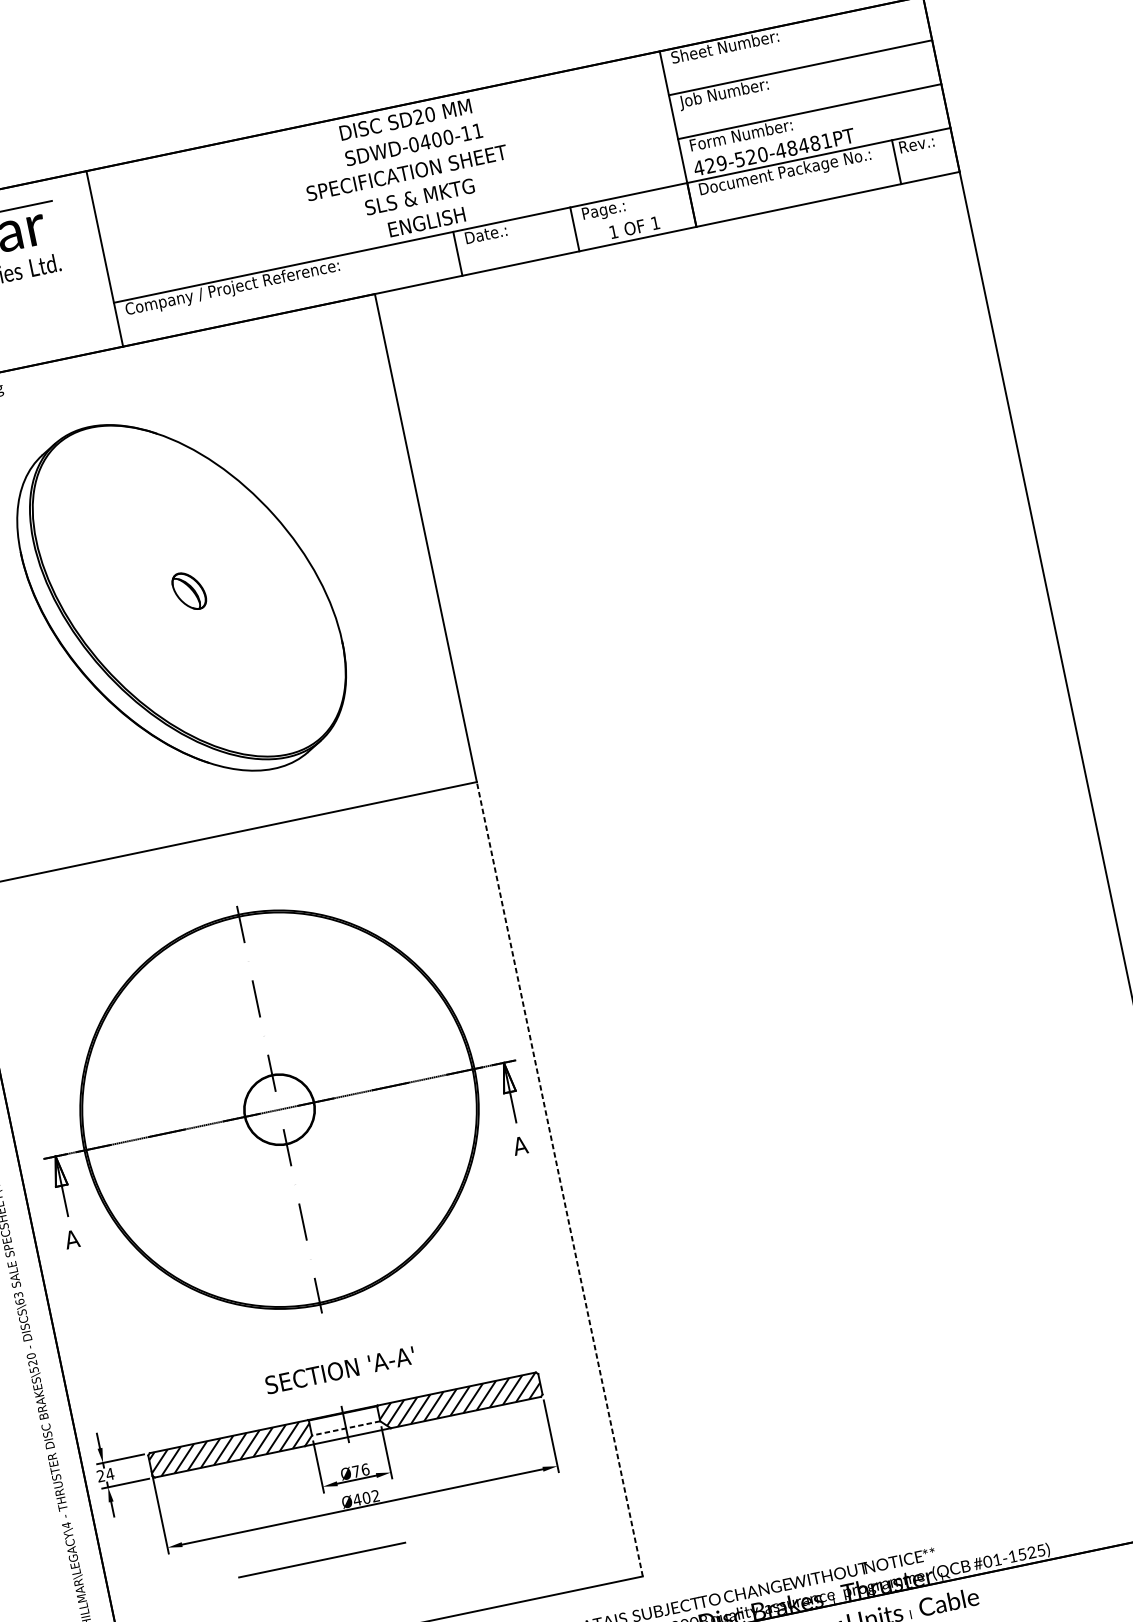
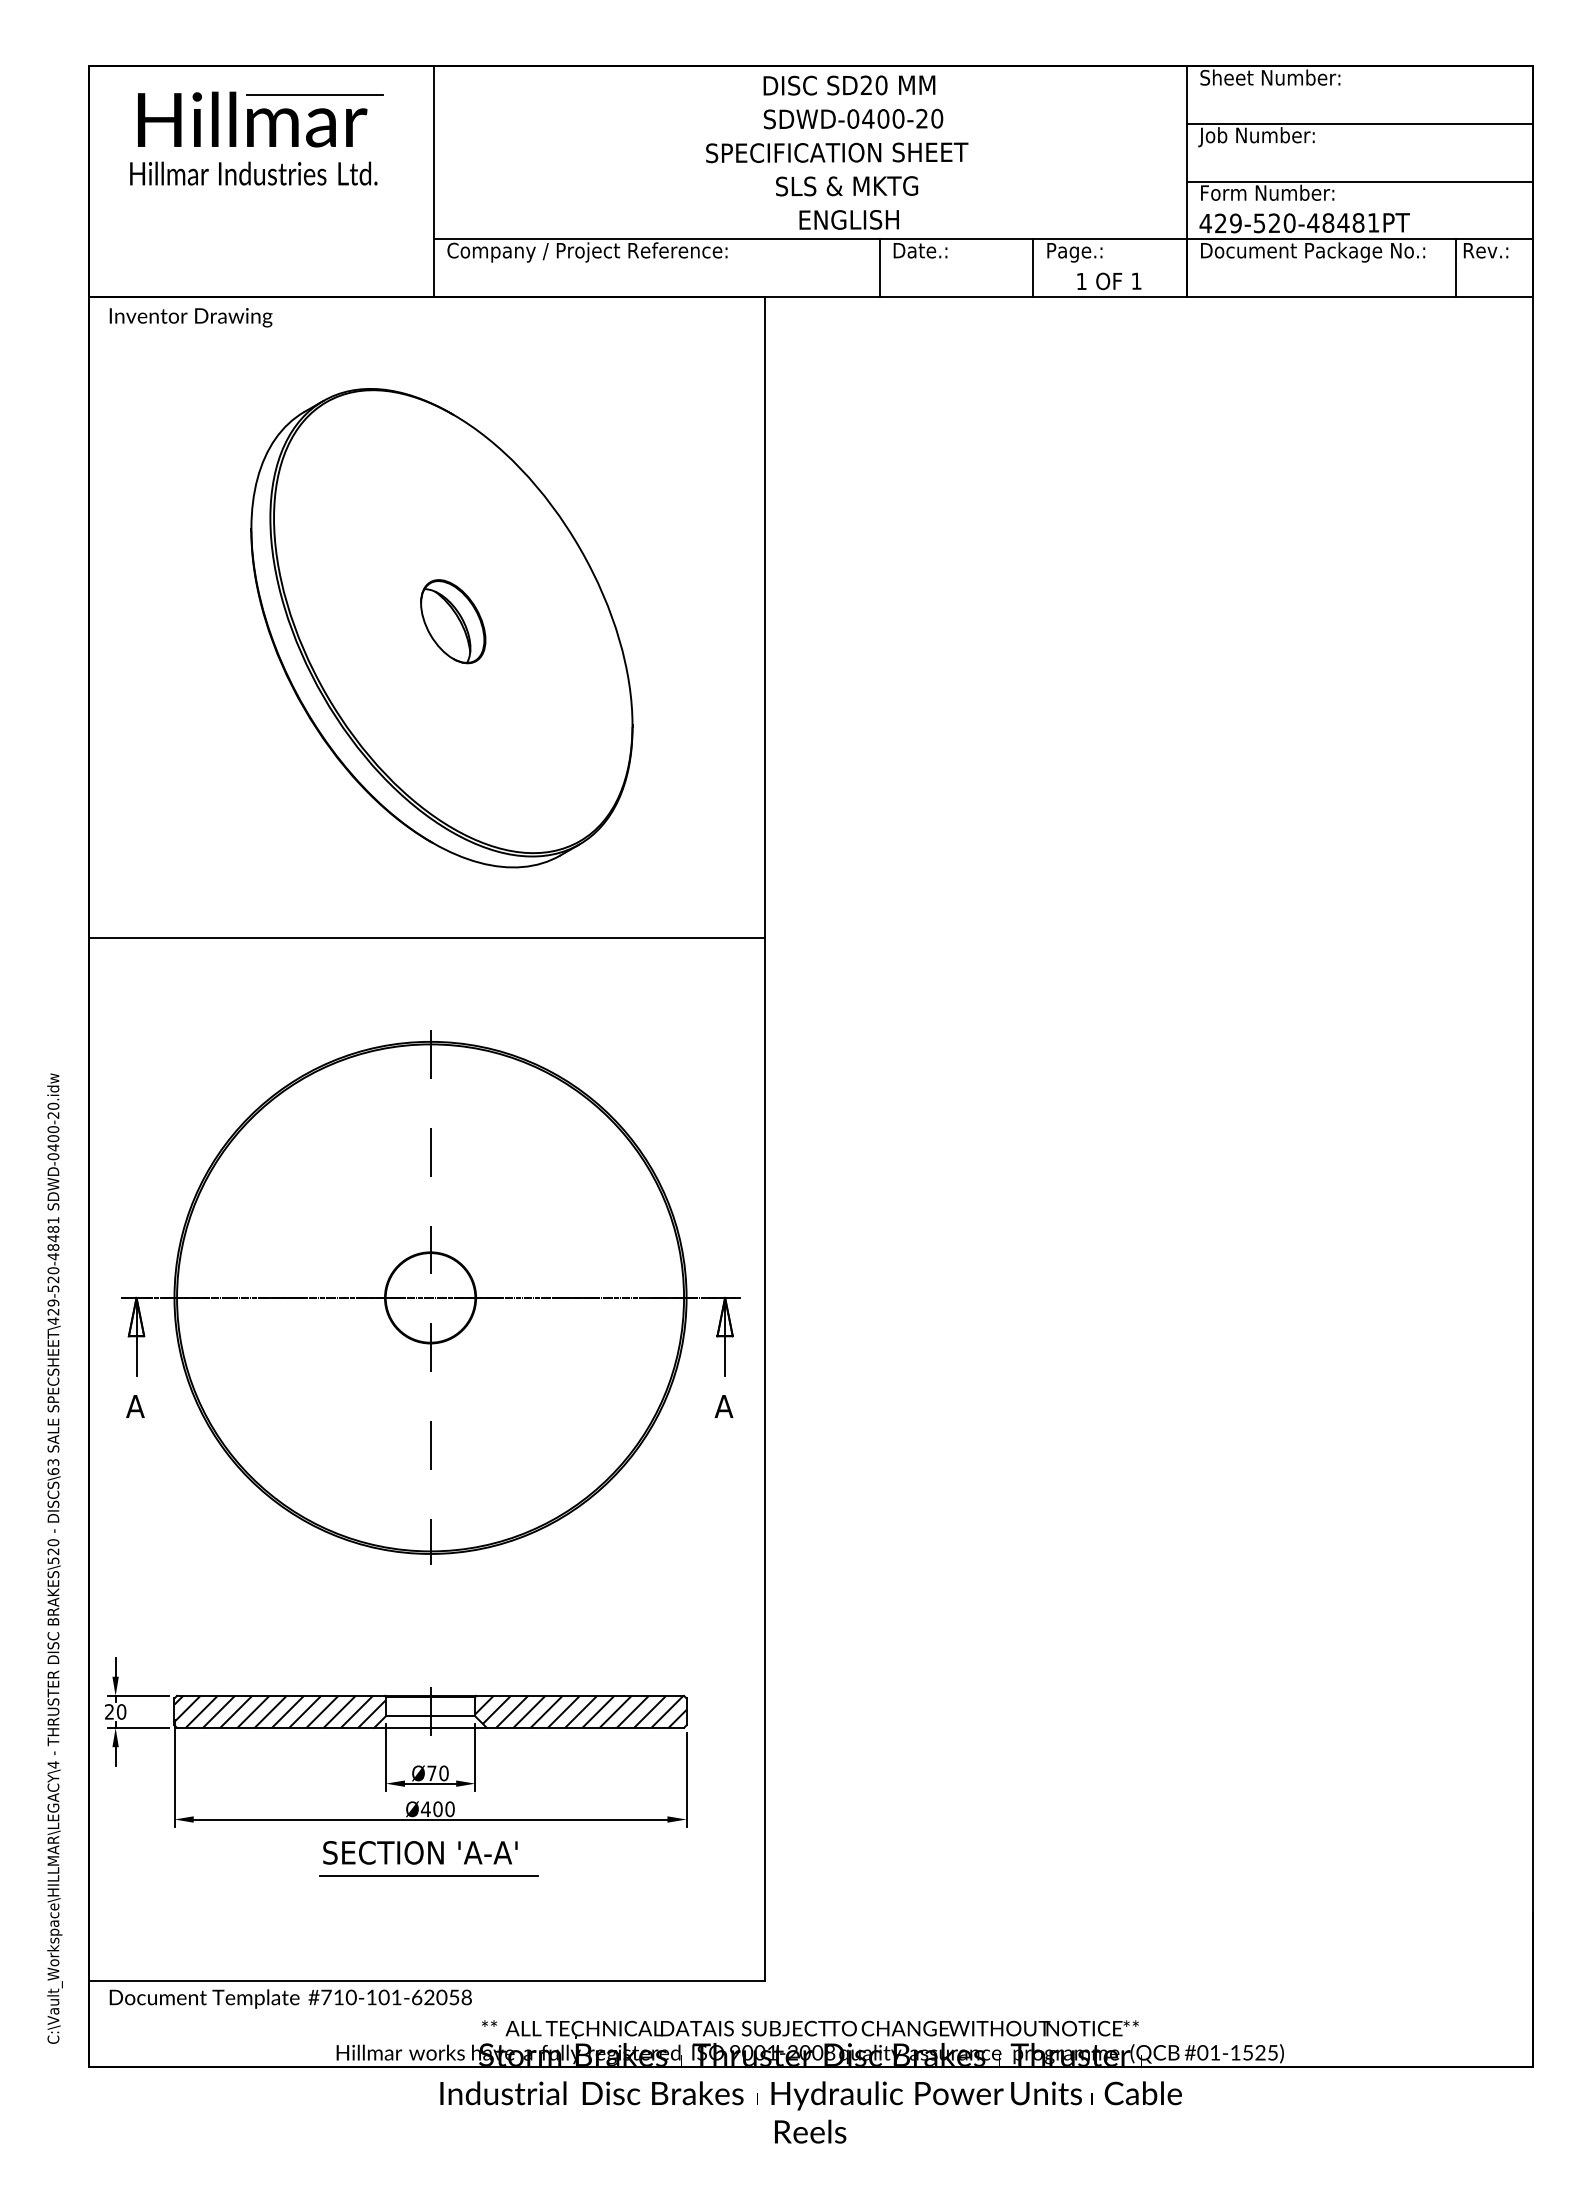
text: (471, 132) -> (929, 118), SDWD-0400-11 -> SDWD-0400-20
part: (189, 590) -> (453, 621), size x1.67
line: (559, 1179) -> (764, 1459), dashed -> solid
text: (340, 1370) -> (420, 1852), moved
line: (346, 1428) -> (430, 1716), dashed -> solid
text: (365, 1469) -> (443, 1773), Ø76 -> Ø70
text: (109, 1473) -> (121, 1711), 24 -> 20
text: (375, 1496) -> (449, 1809), Ø402 -> Ø400
line: (321, 1559) -> (428, 1875), moved

